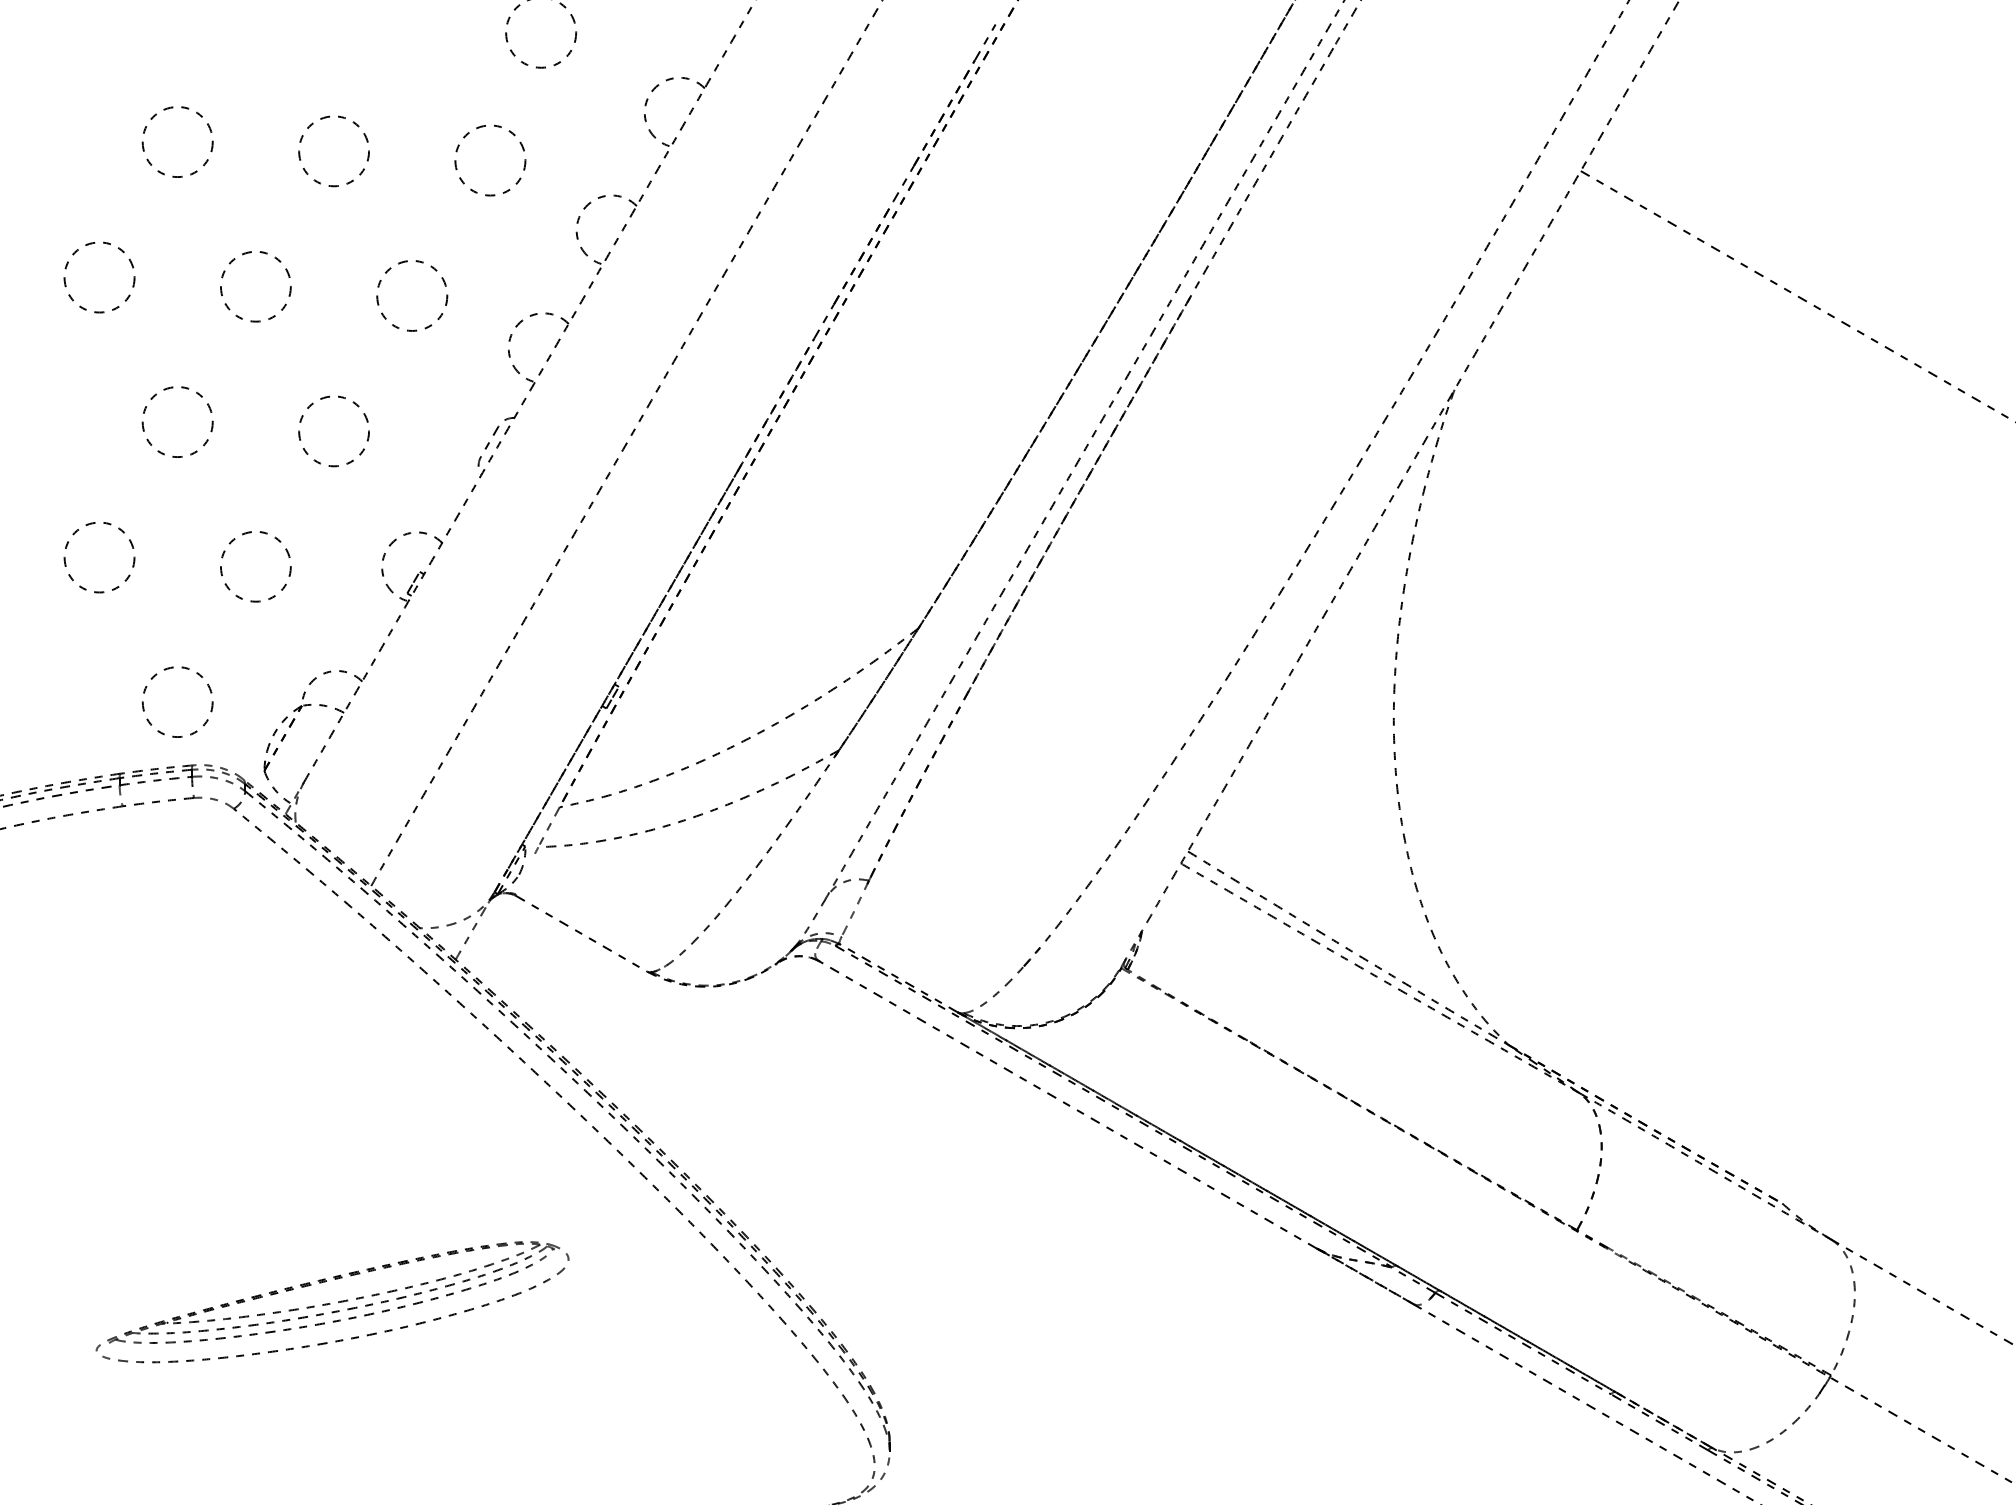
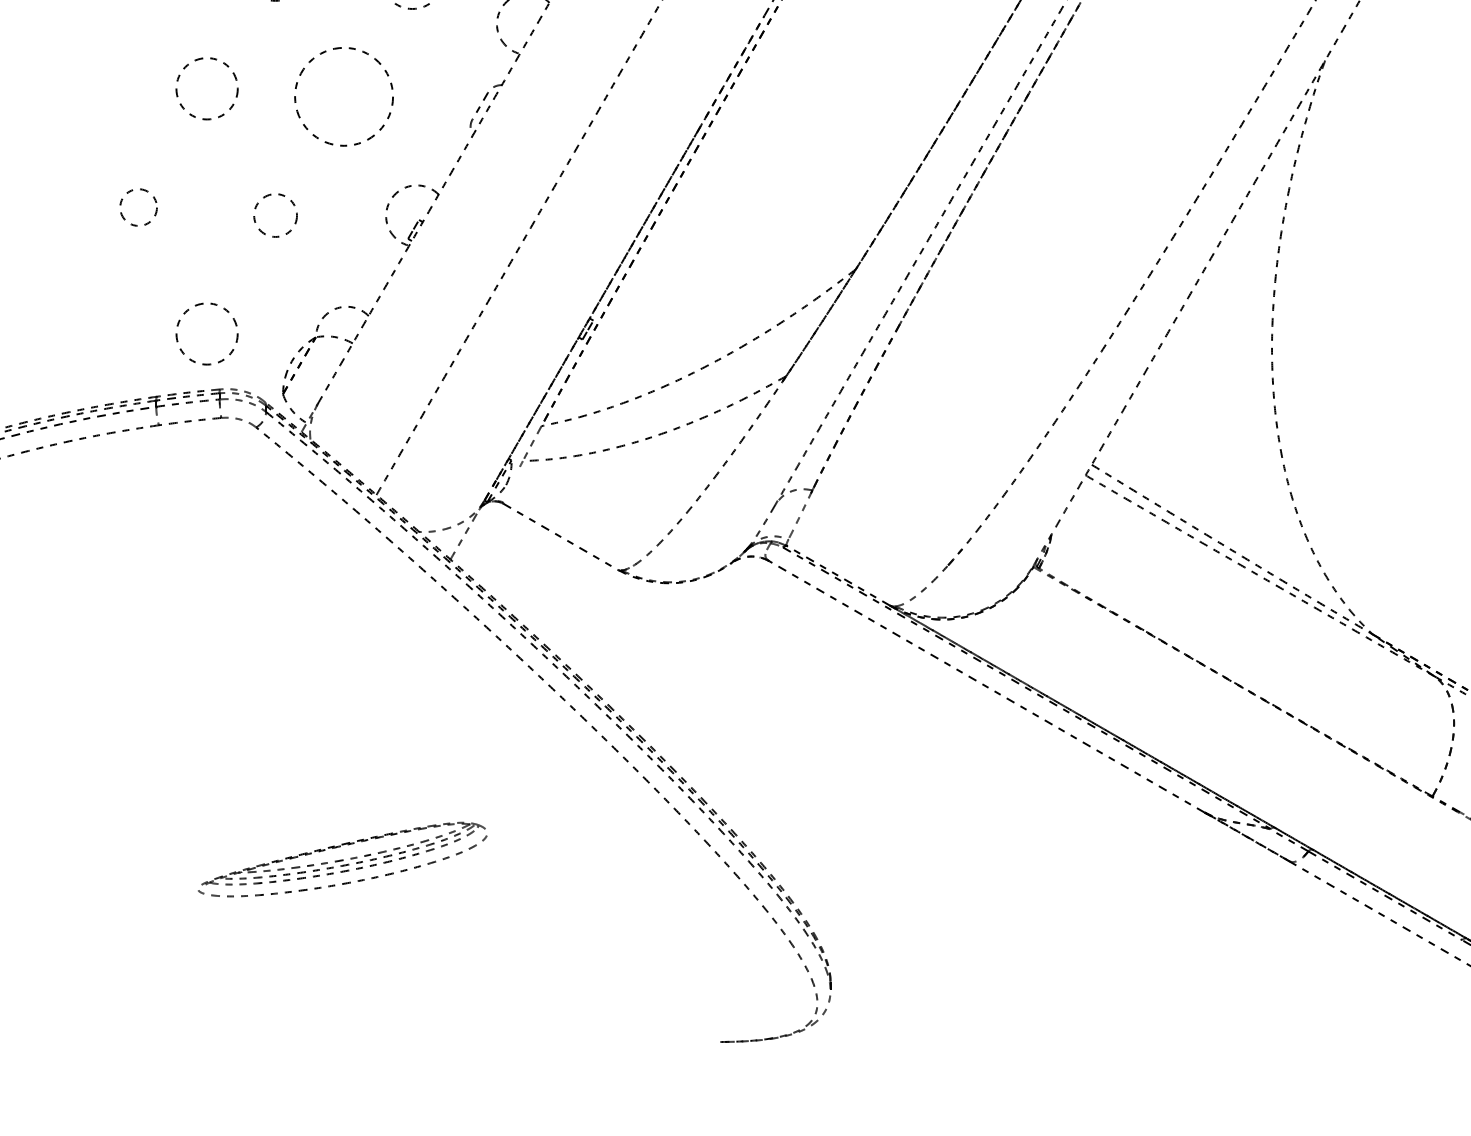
circle: (333, 431) -> (343, 97), size x1.6
circle: (99, 557) -> (138, 207), size x0.6
circle: (255, 566) -> (275, 215), size x0.7
part: (332, 1302) -> (342, 859), size x0.7

